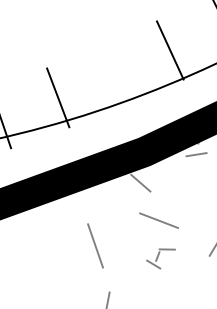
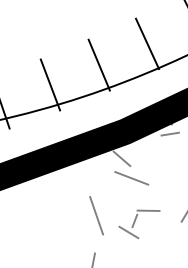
line: (114, 74) -> (99, 64), added
line: (158, 220) -> (131, 178), moved
line: (95, 245) -> (96, 215), moved
part: (160, 258) -> (139, 224), size x1.67

